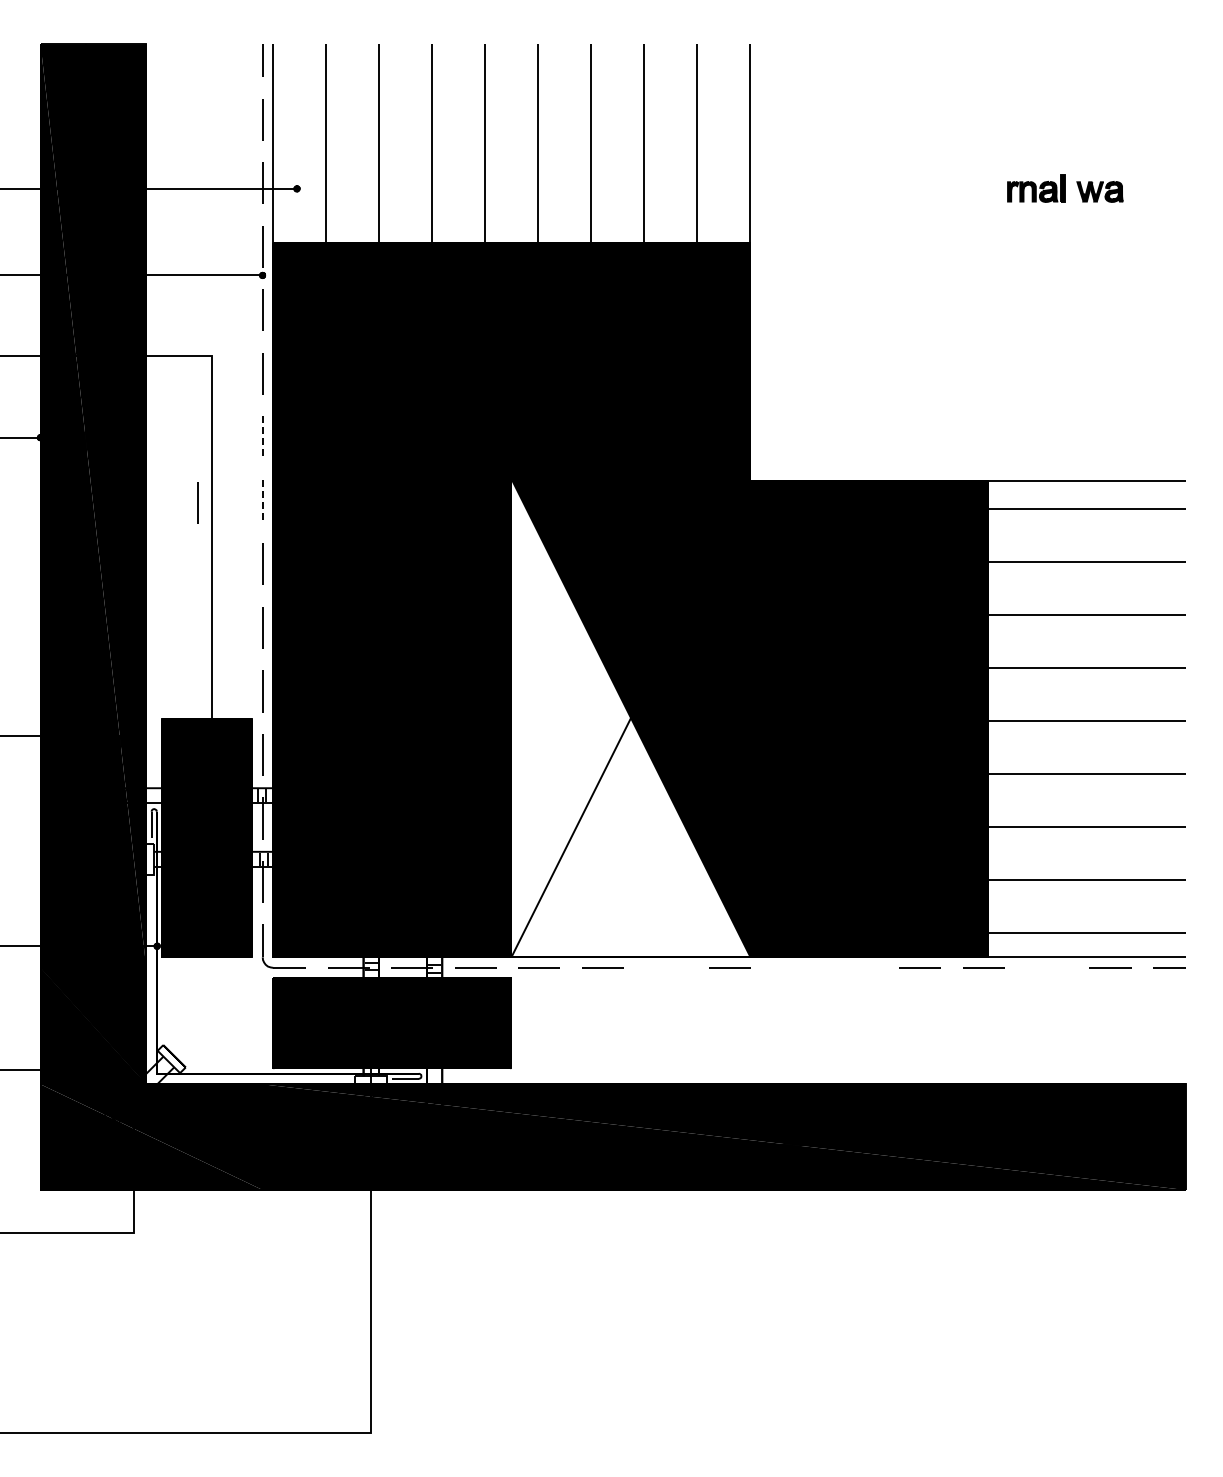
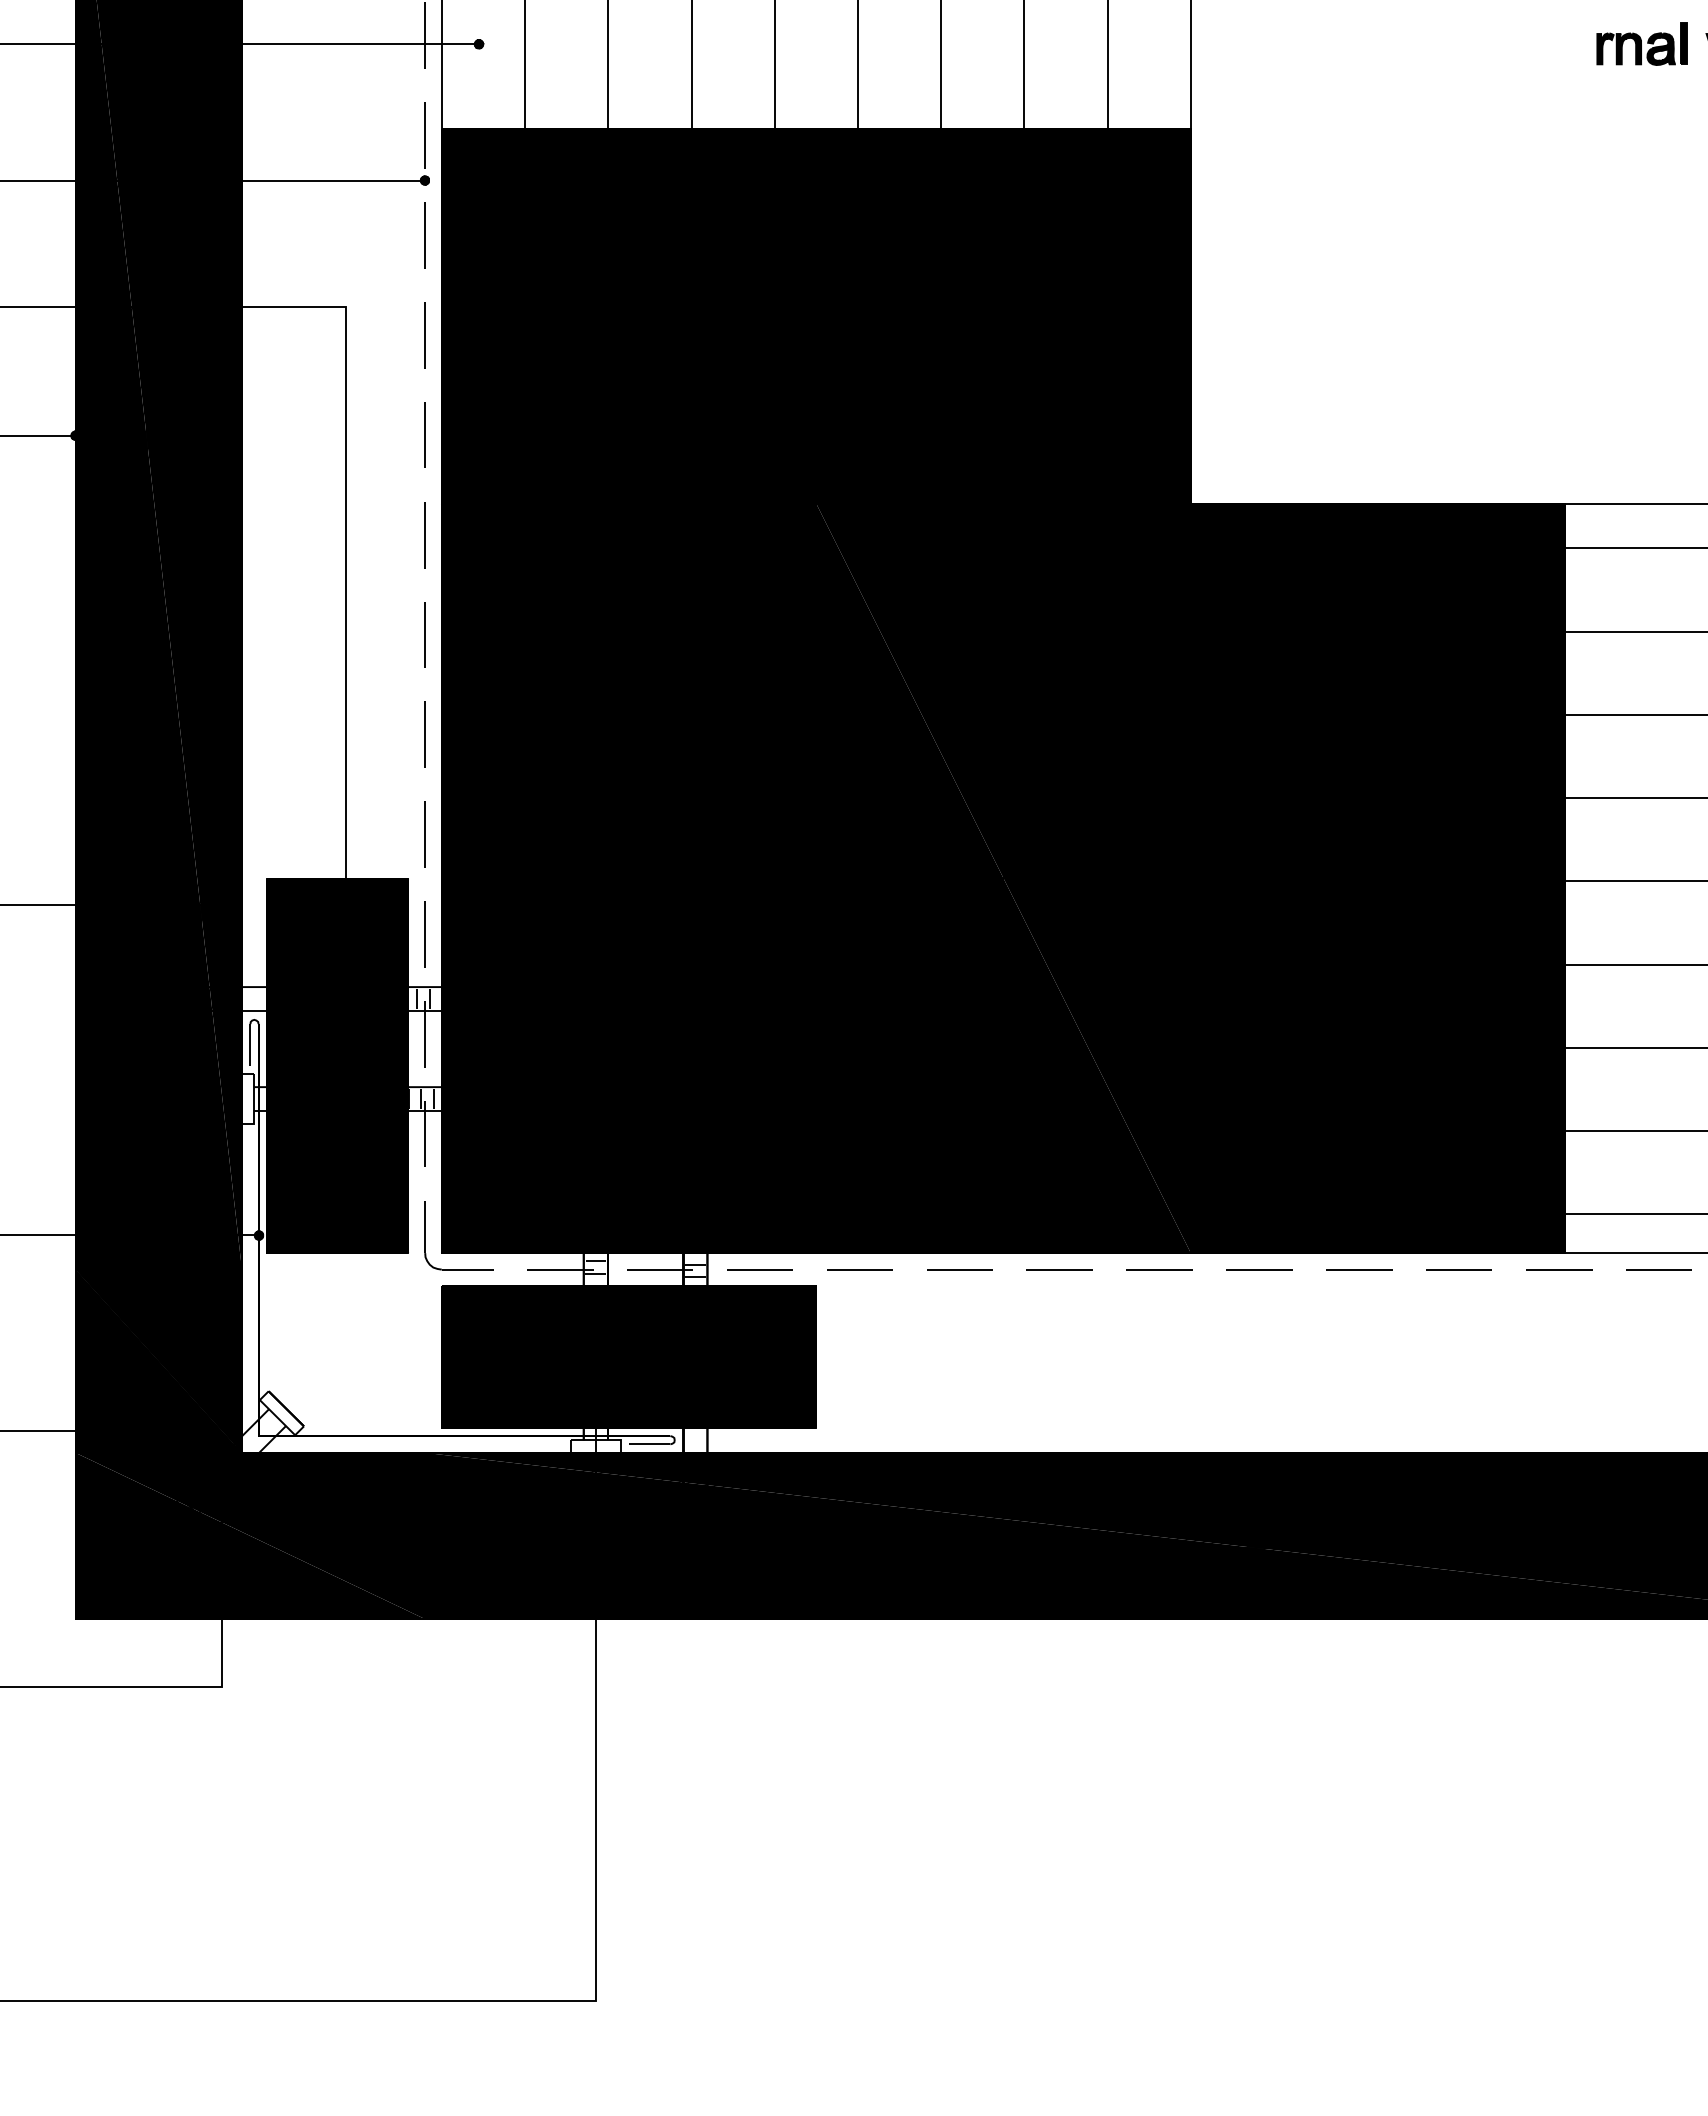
line: (262, 437) -> (424, 435), dashed -> solid
line: (262, 501) -> (424, 536), dashed -> solid
line: (197, 502) -> (322, 537), removed
fill: (630, 718) -> (1003, 877), added
line: (665, 967) -> (1058, 1269), added
line: (792, 967) -> (1258, 1269), added
line: (856, 967) -> (1359, 1269), added
line: (1046, 967) -> (1657, 1269), added

